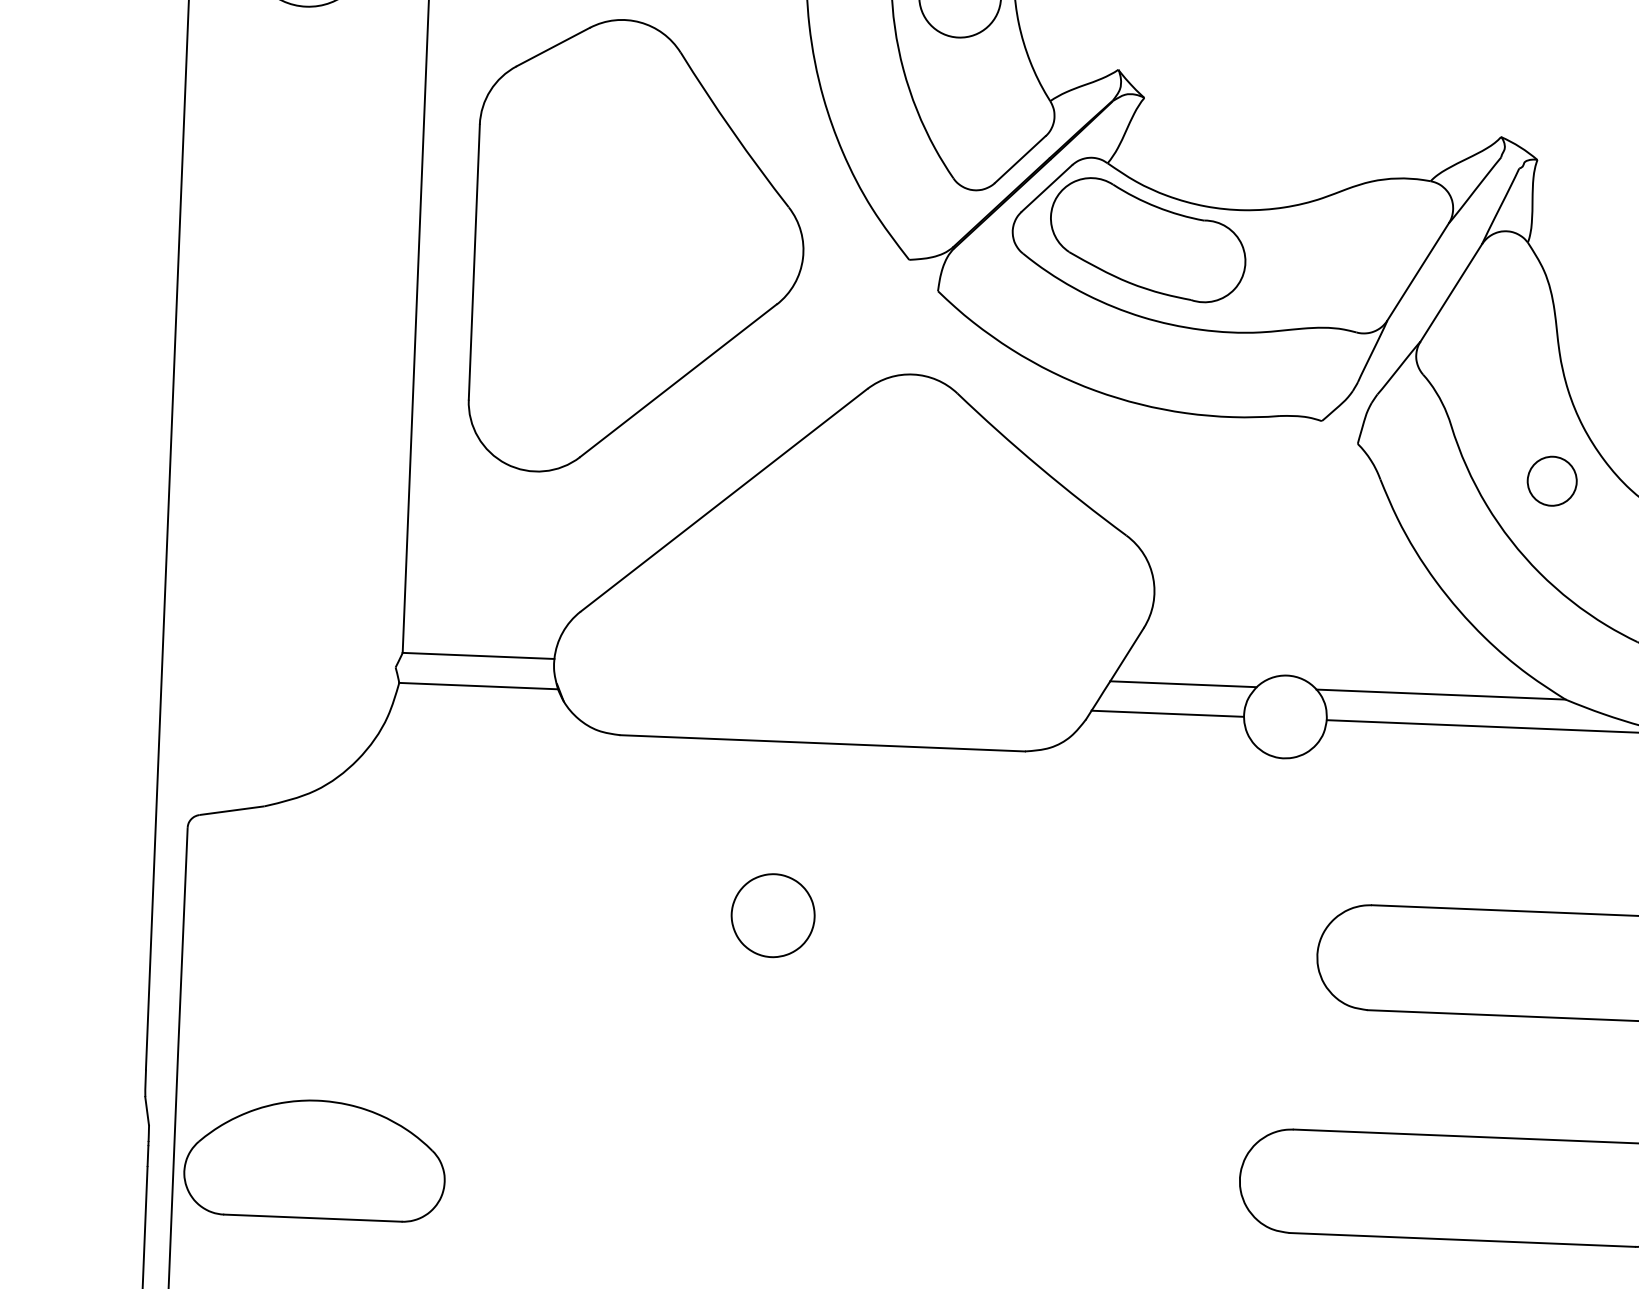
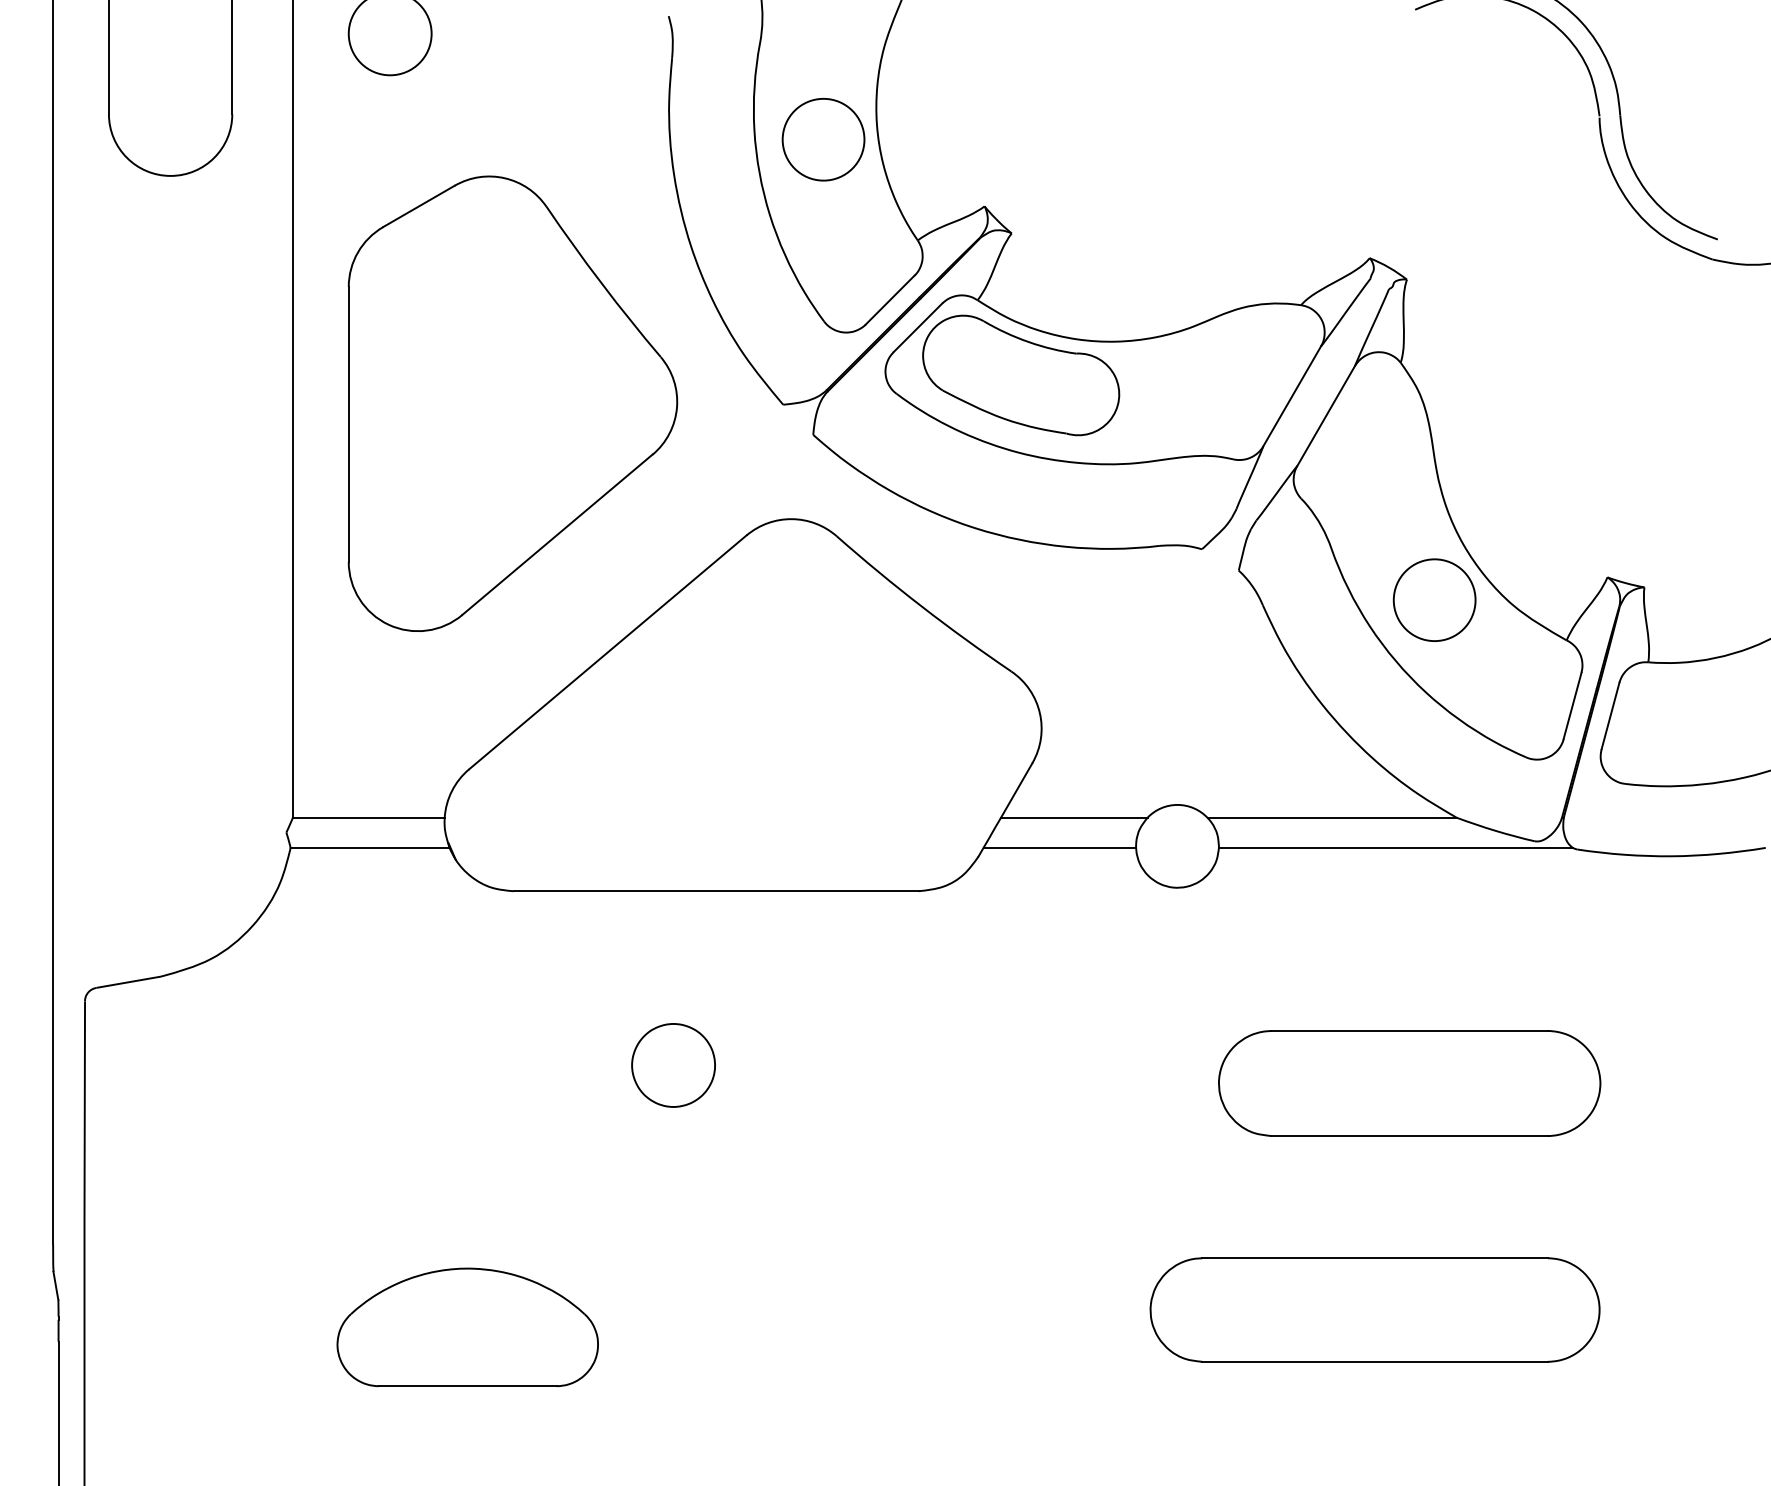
circle: (1552, 480) -> (1434, 599), size x1.67
part: (314, 1158) -> (467, 1326), moved

